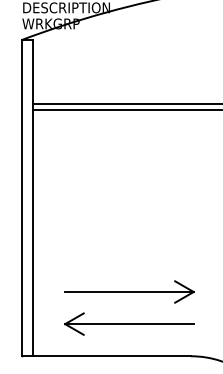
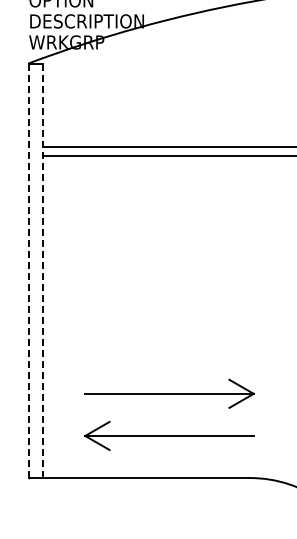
line: (33, 197) -> (43, 270), solid -> dashed
line: (21, 198) -> (28, 271), solid -> dashed

